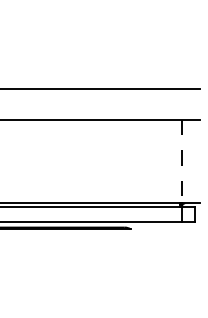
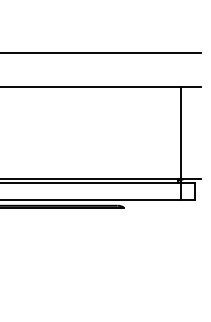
line: (182, 161) -> (181, 133), dashed -> solid

